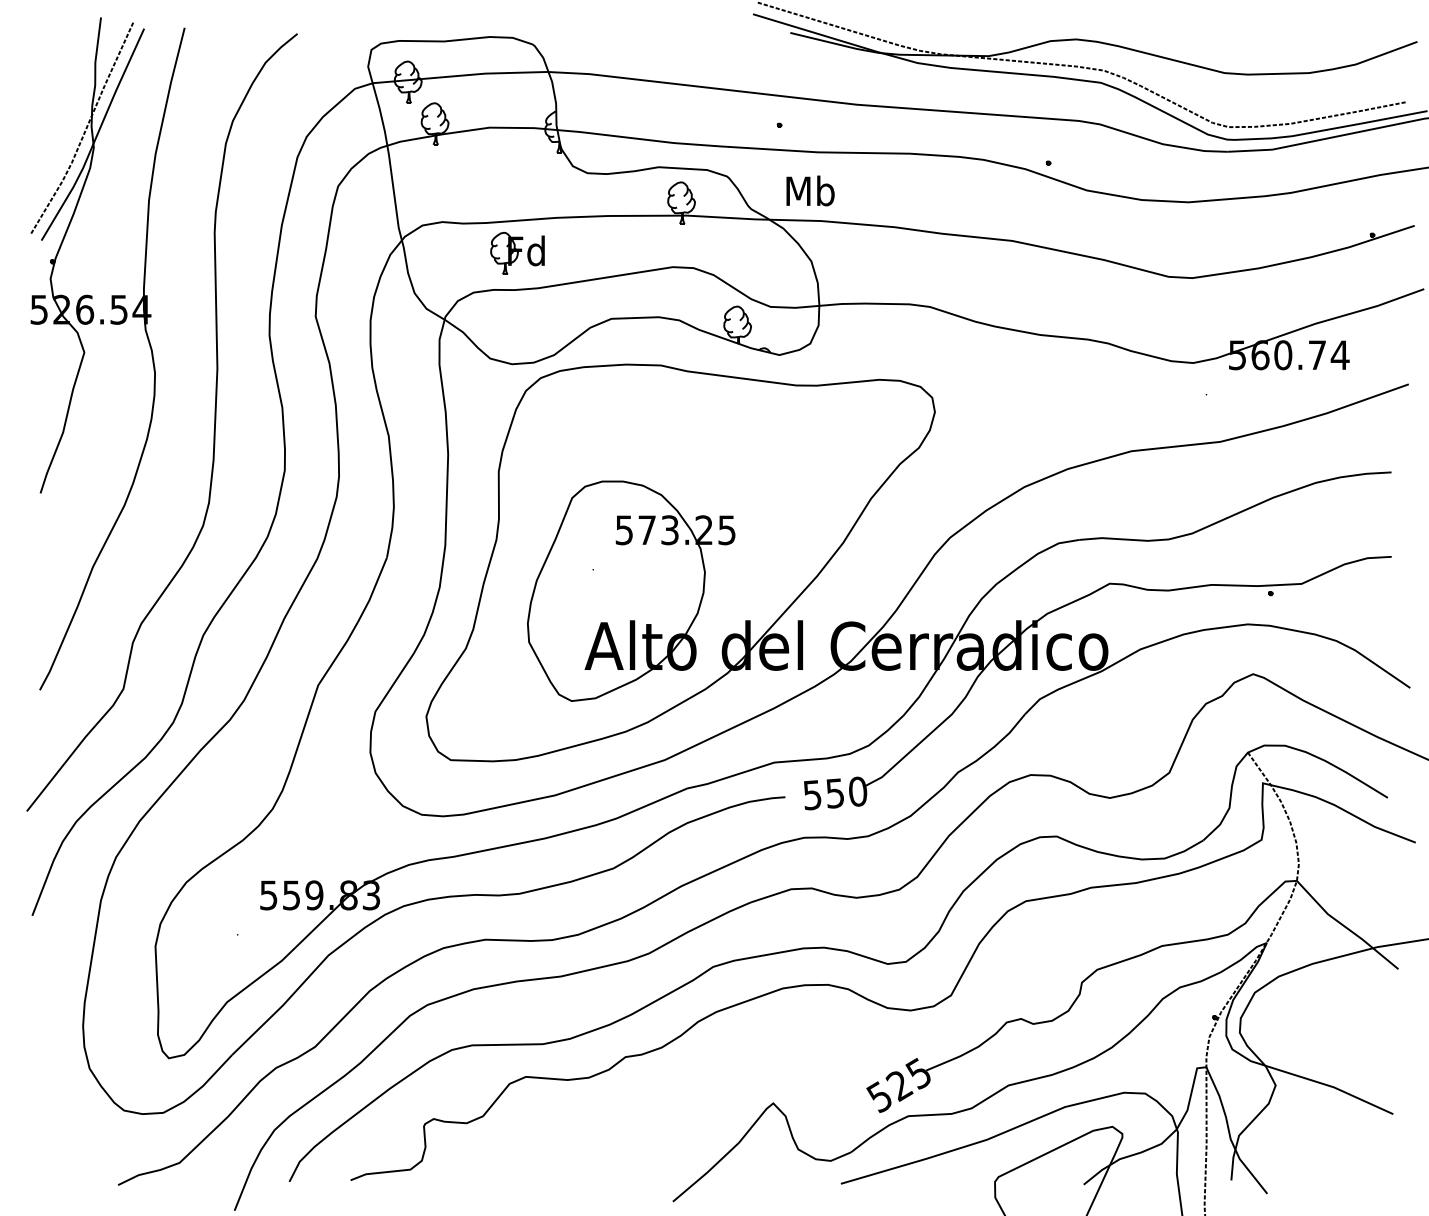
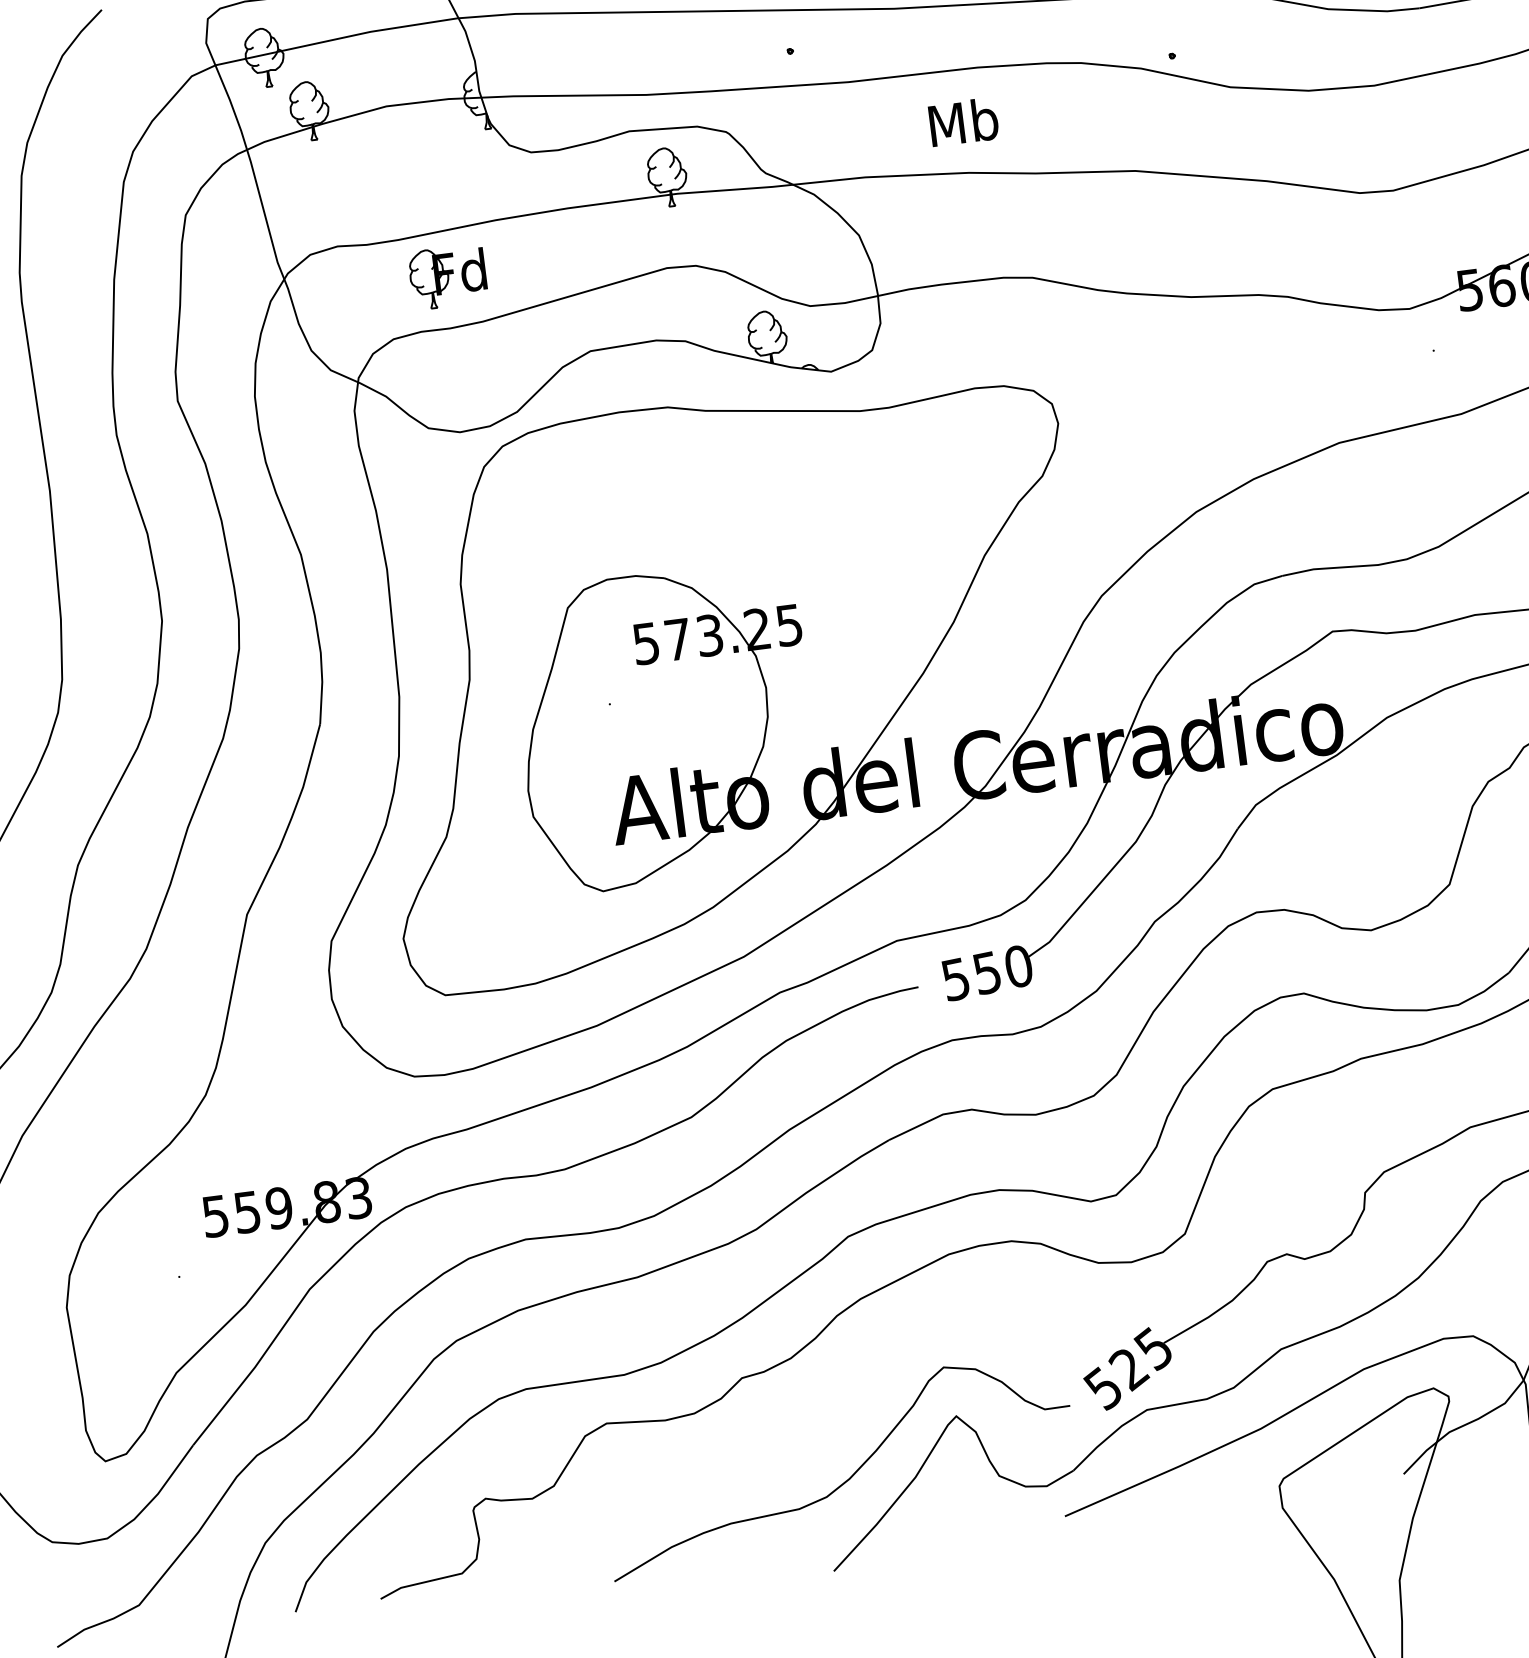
text: (810, 190) -> (963, 121), moved
curve: (693, 1135) -> (850, 1475), added

